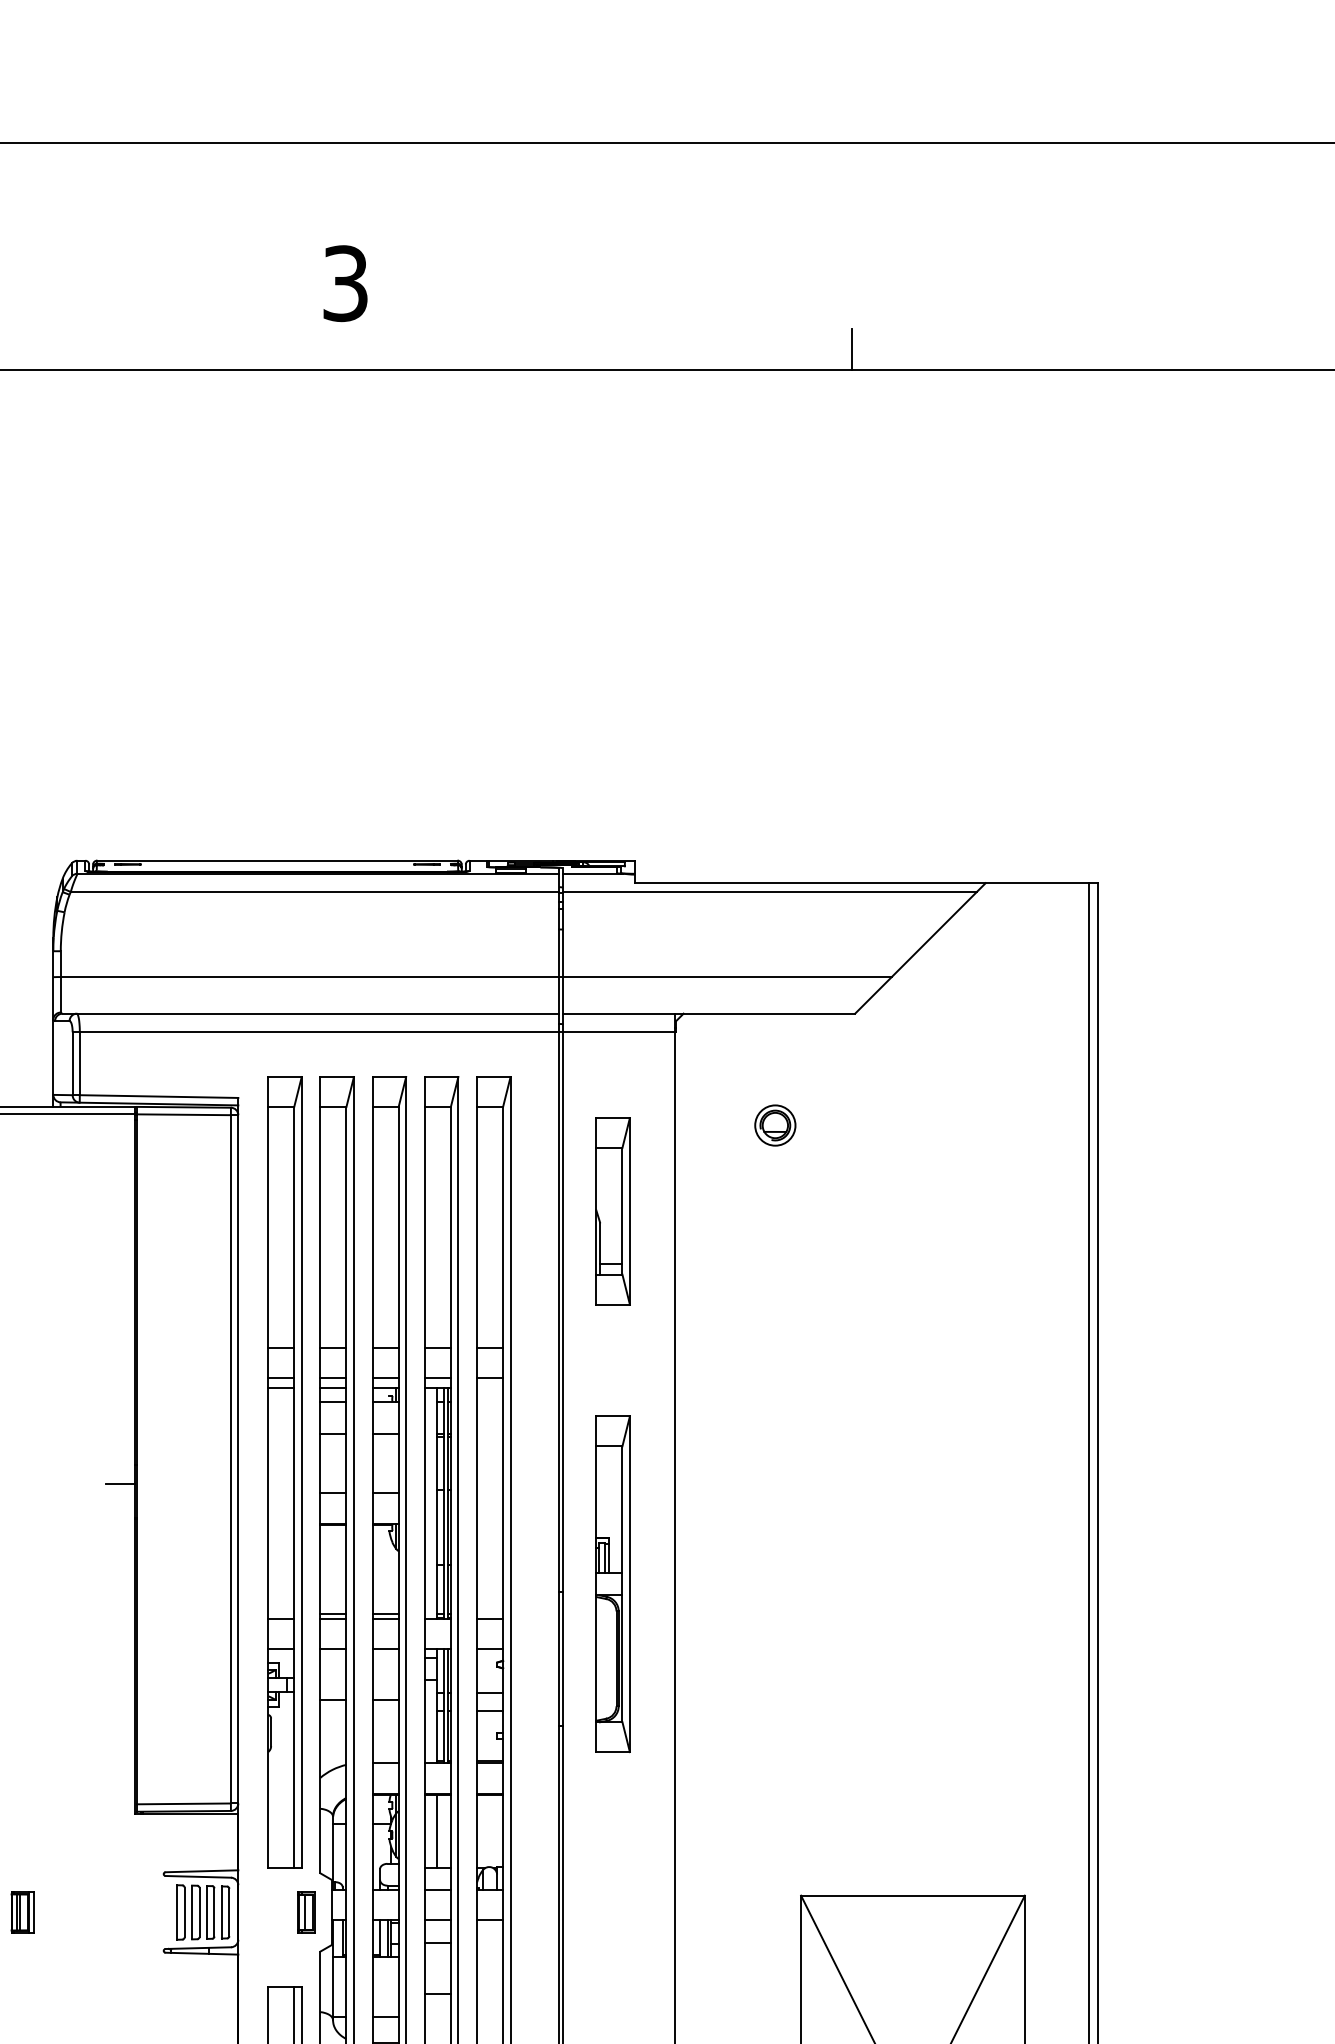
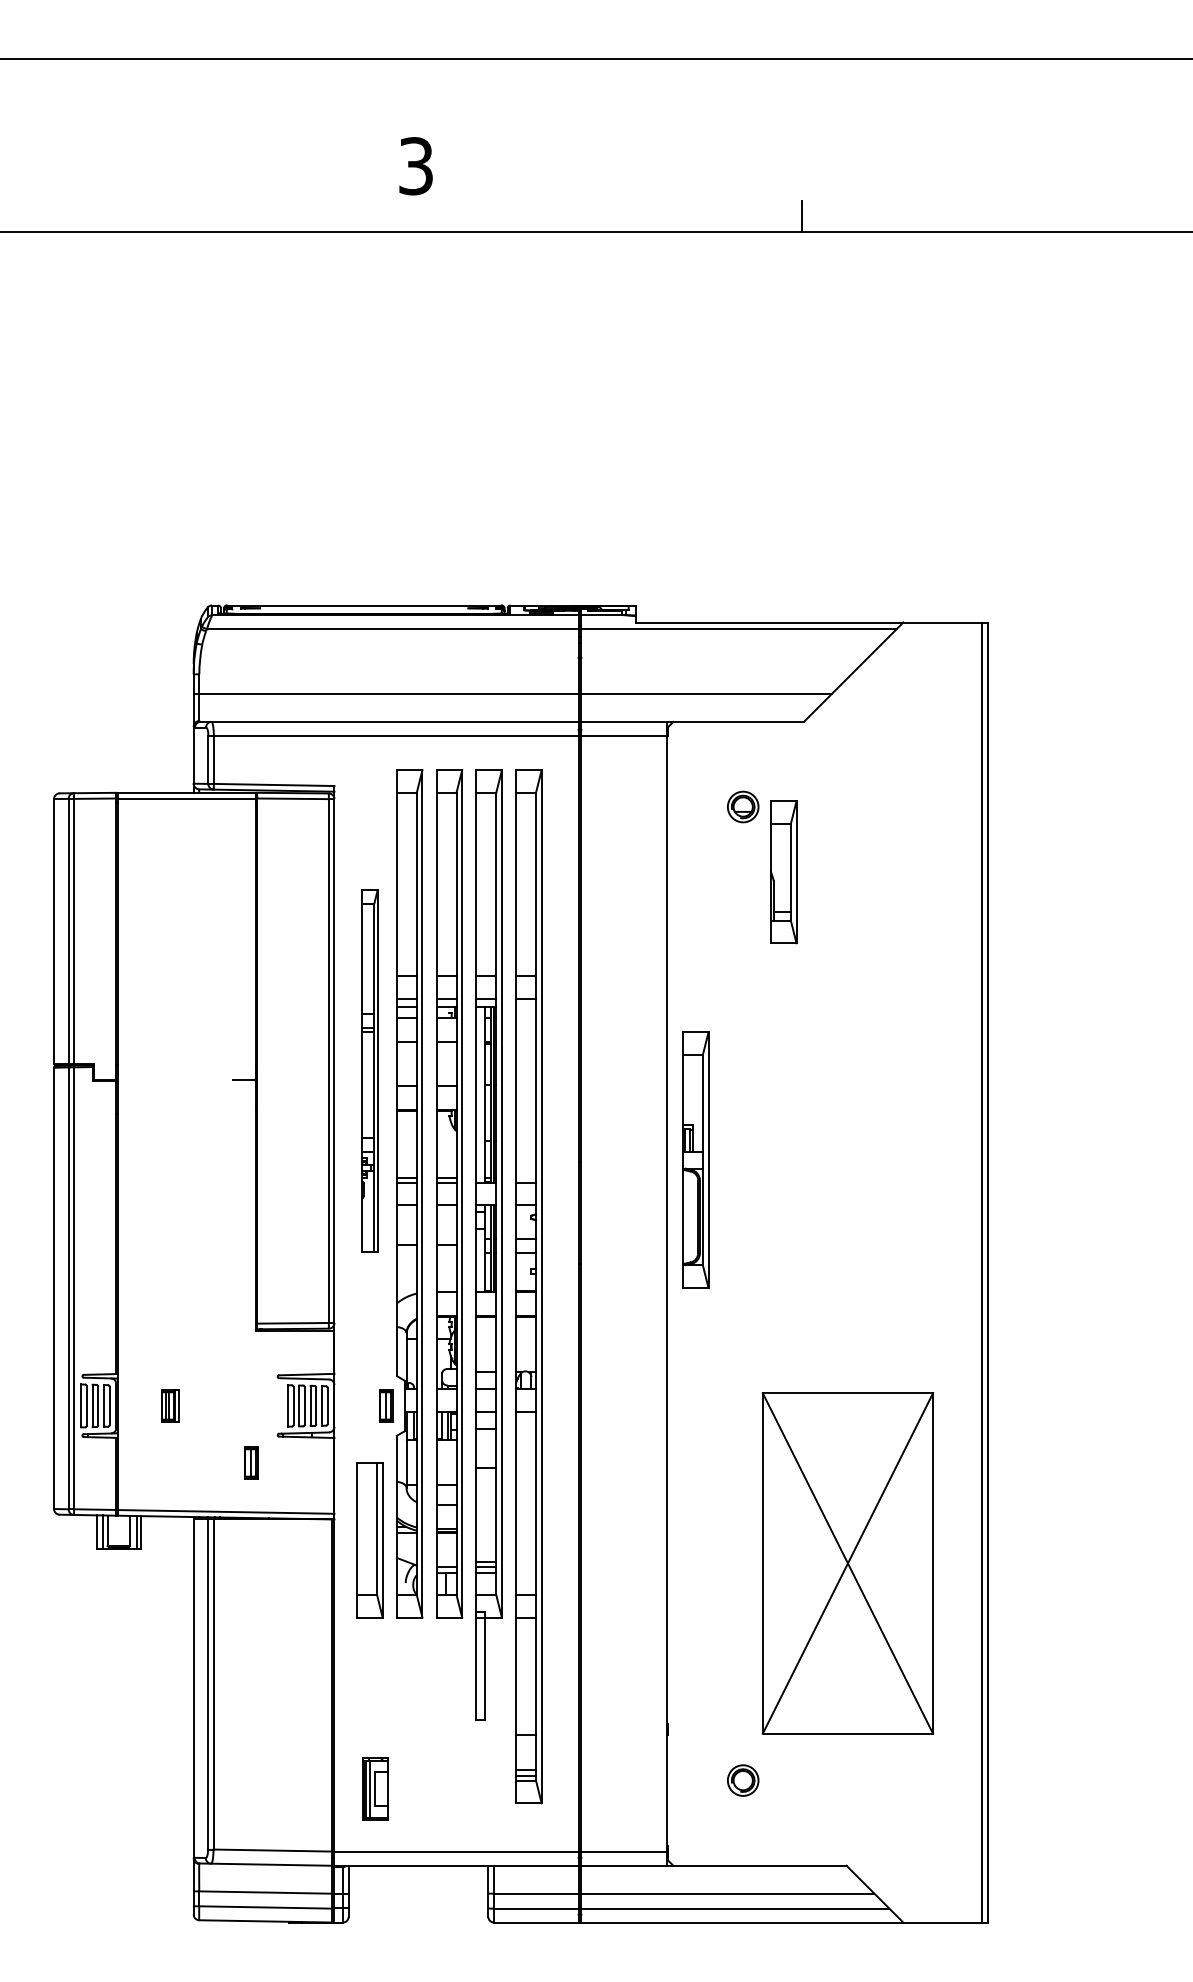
part: (612, 1211) -> (783, 872), moved
part: (284, 1471) -> (369, 1070), size x0.6
part: (612, 1583) -> (695, 1159), moved
line: (436, 1831) -> (485, 1344), removed
part: (129, 1986) -> (251, 1462), added

